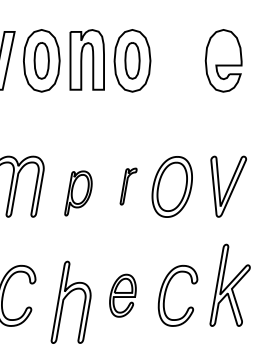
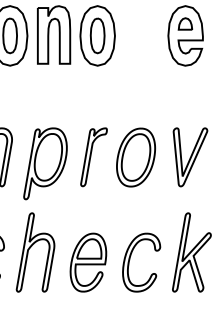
part: (223, 48) -> (185, 23), added
part: (128, 186) -> (93, 157), size x1.67
part: (78, 193) -> (45, 163), size x1.67
part: (122, 295) -> (88, 262), size x1.43
part: (70, 301) -> (34, 251), moved

